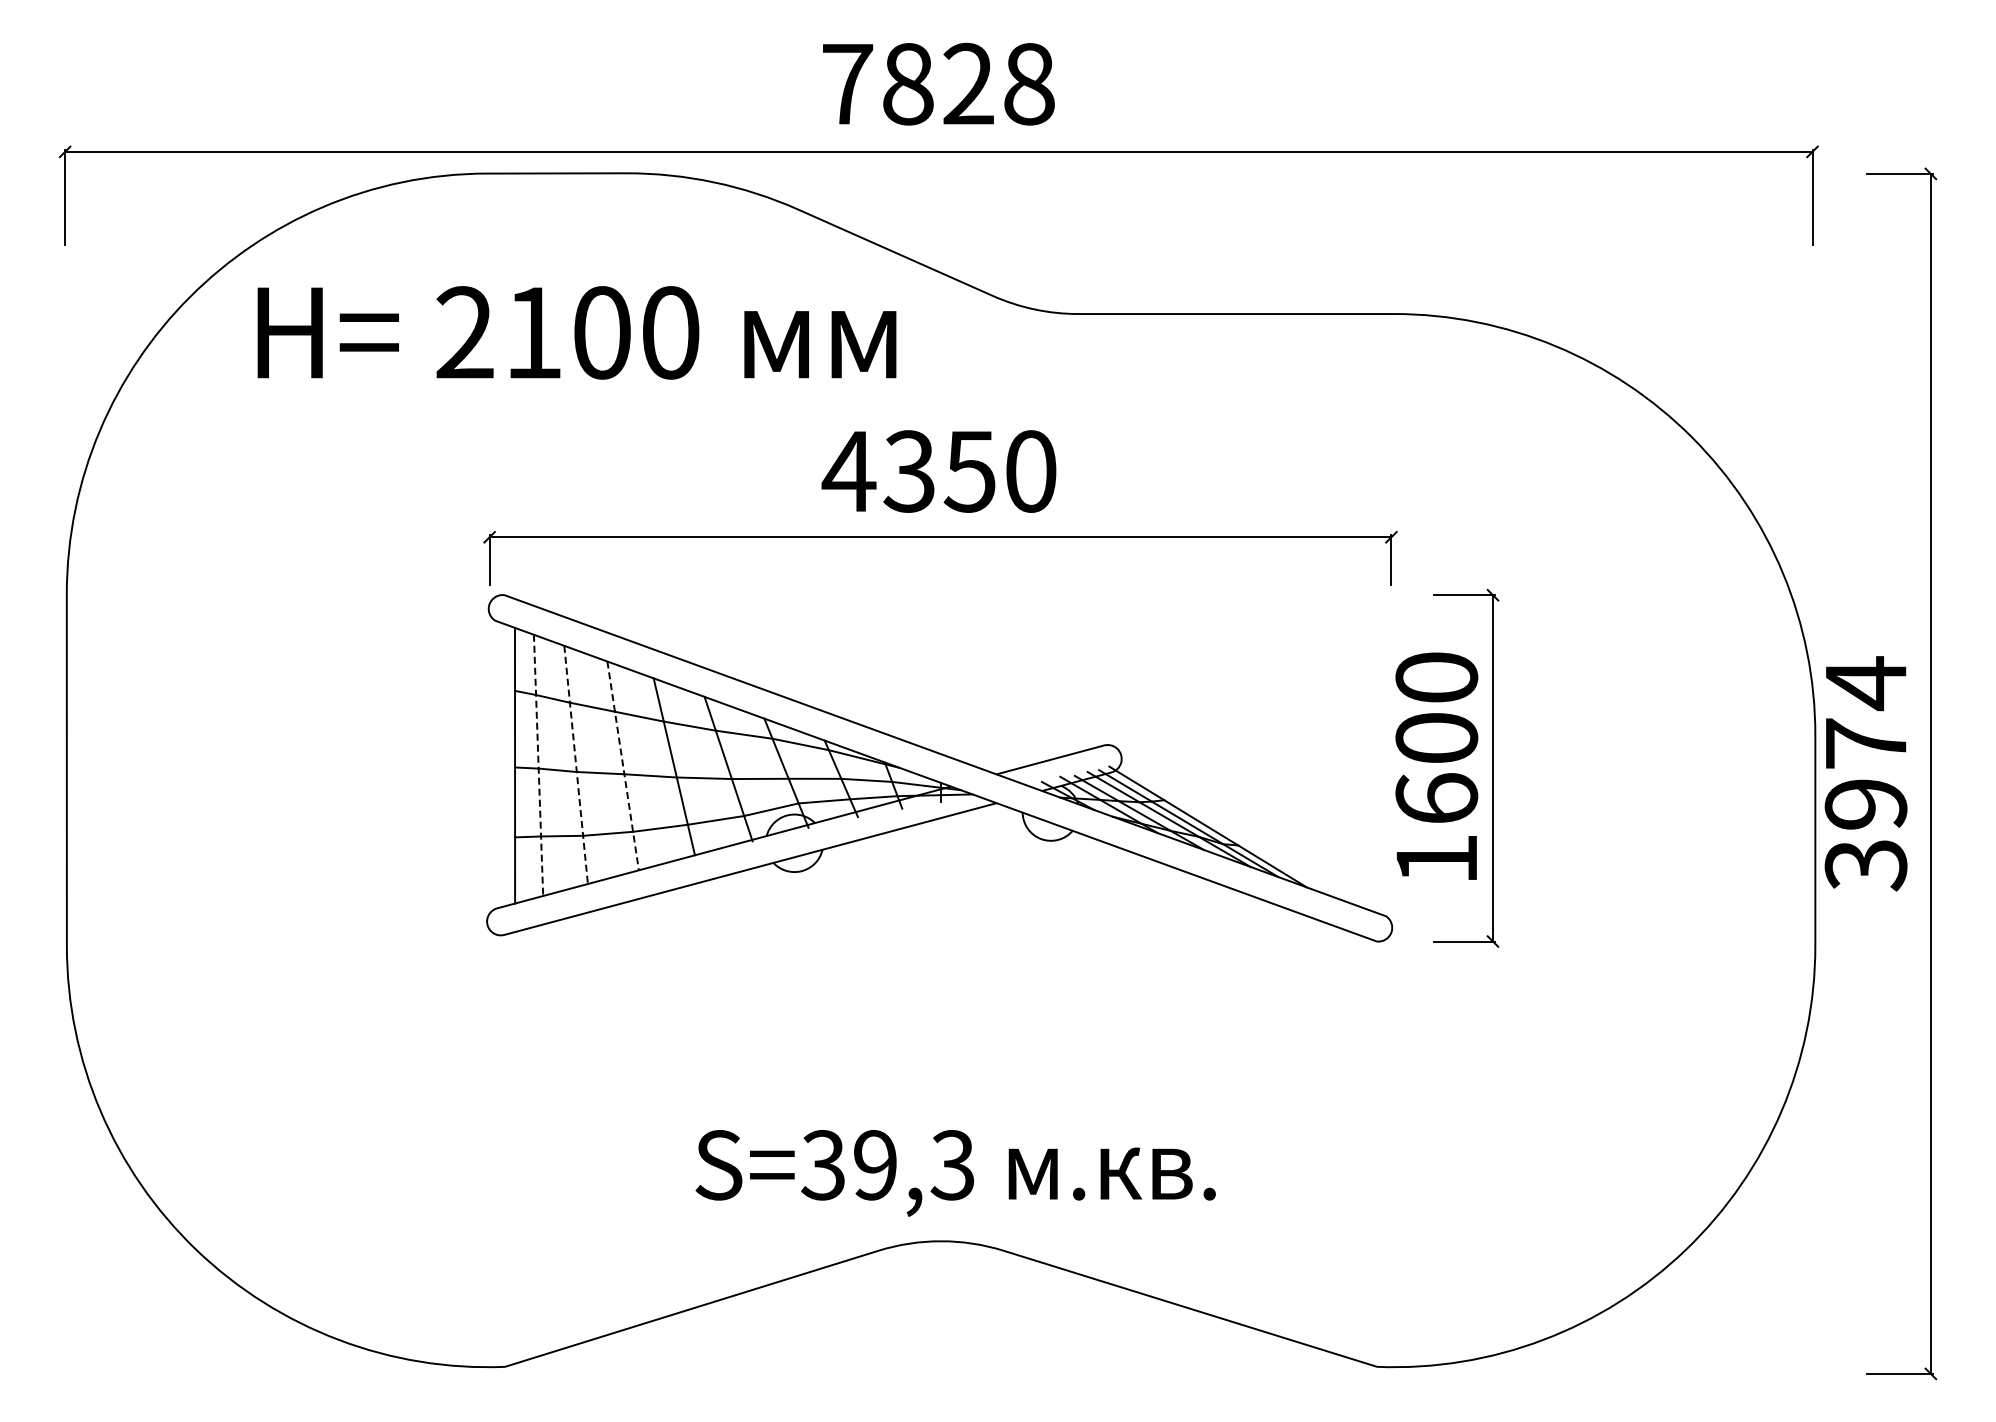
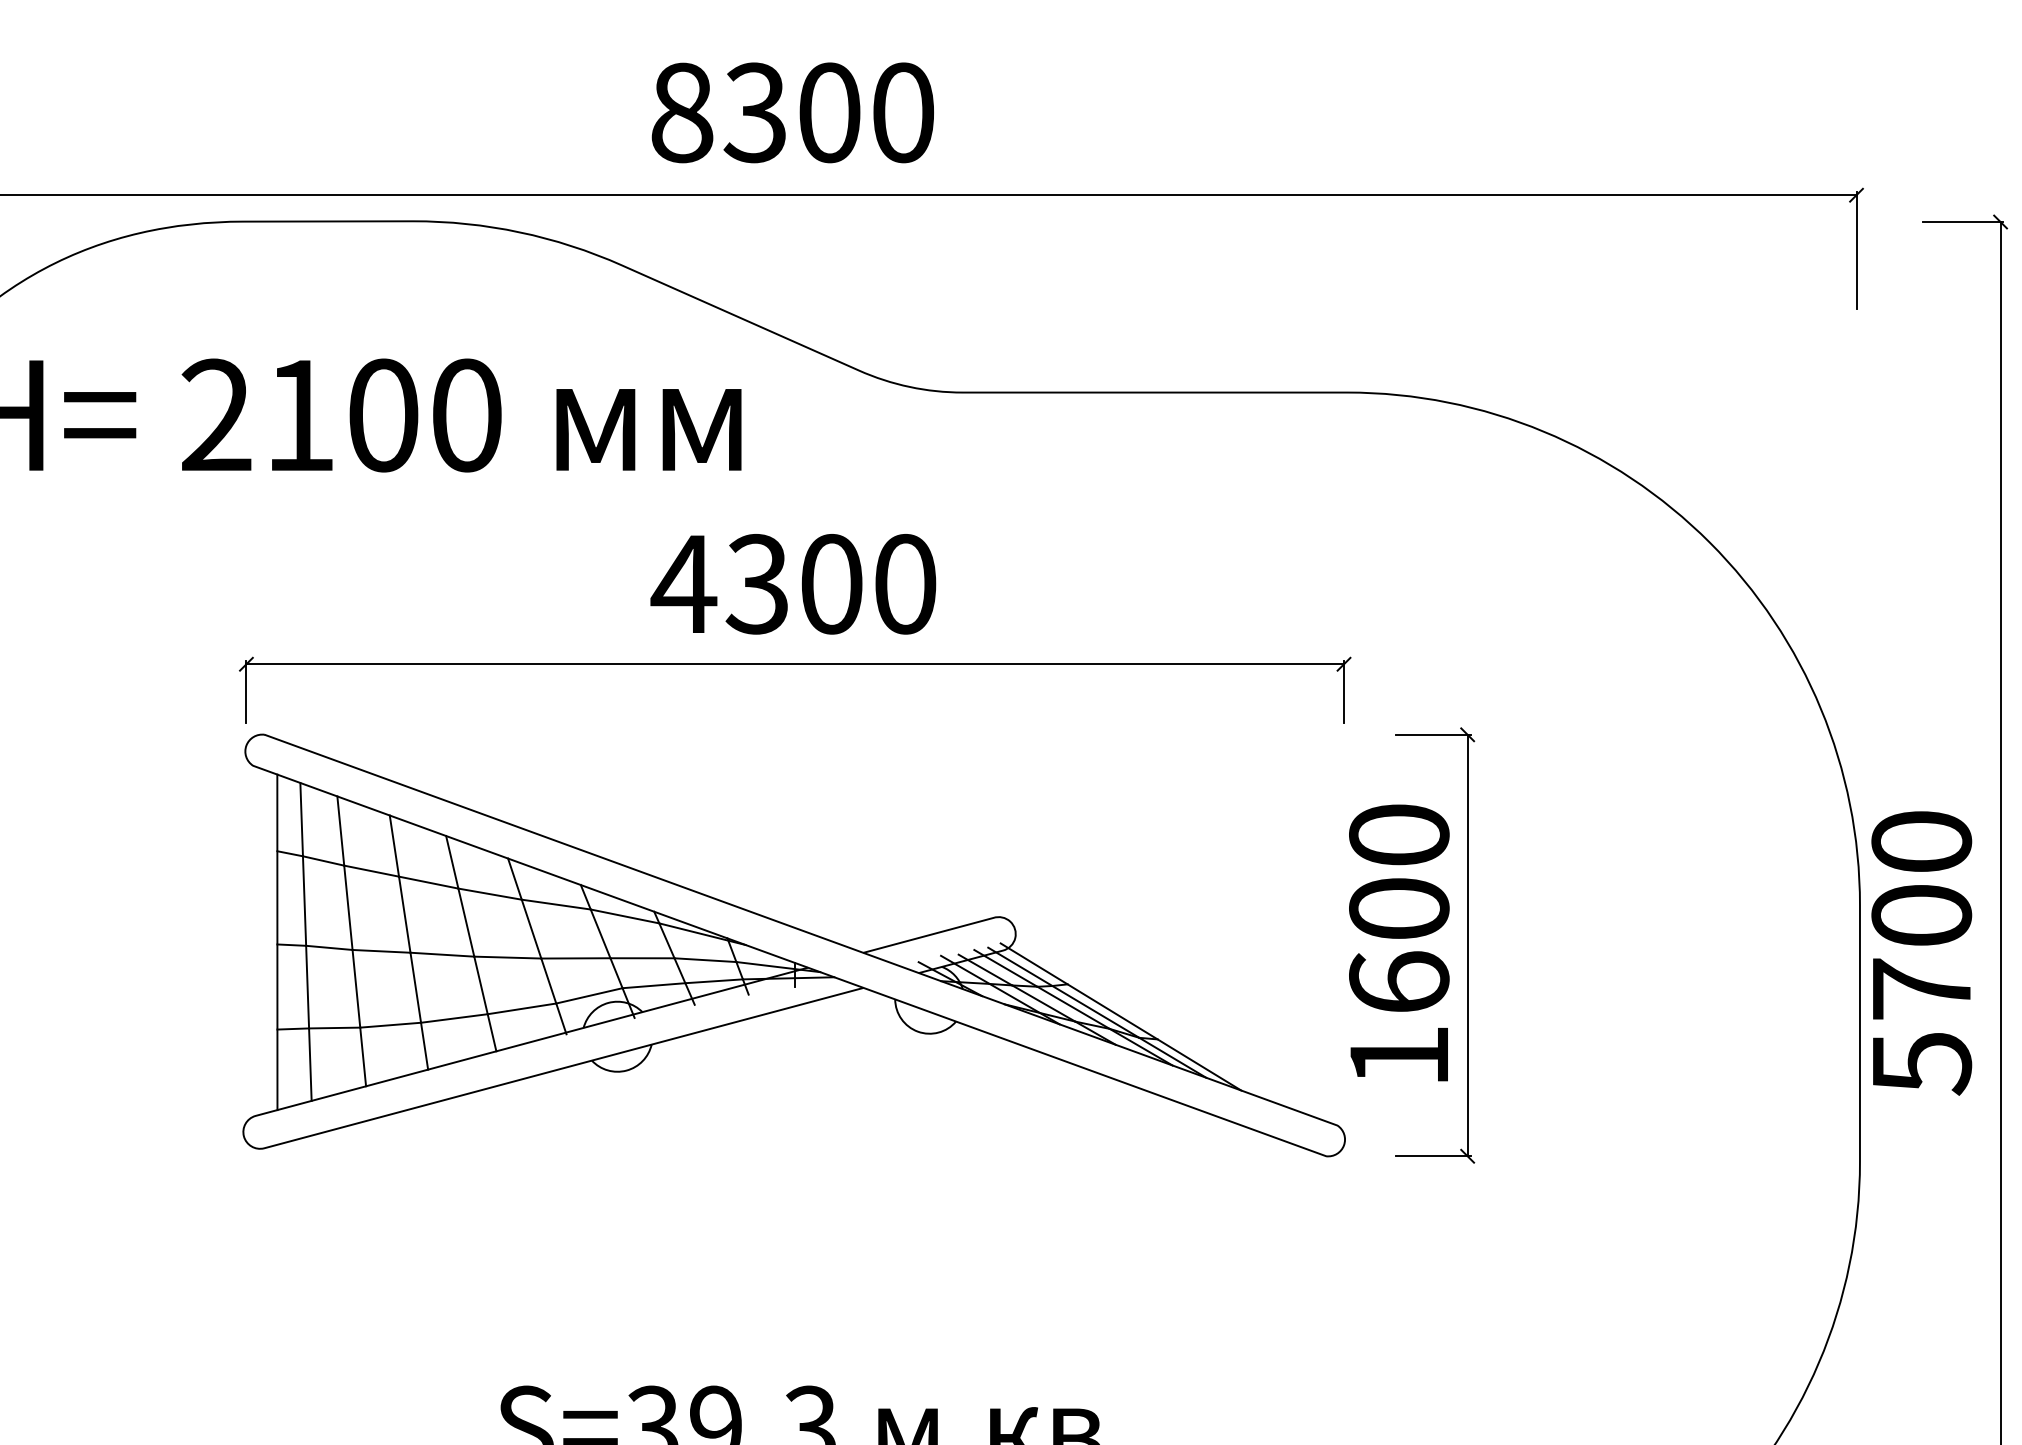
text: (938, 83) -> (792, 111), 7828 -> 8300
text: (969, 471) -> (830, 584), 4350 -> 4300
line: (576, 764) -> (352, 940), dashed -> solid
line: (538, 765) -> (305, 942), dashed -> solid
line: (623, 765) -> (409, 942), dashed -> solid
text: (1865, 773) -> (1921, 951), 3974 -> 5700

